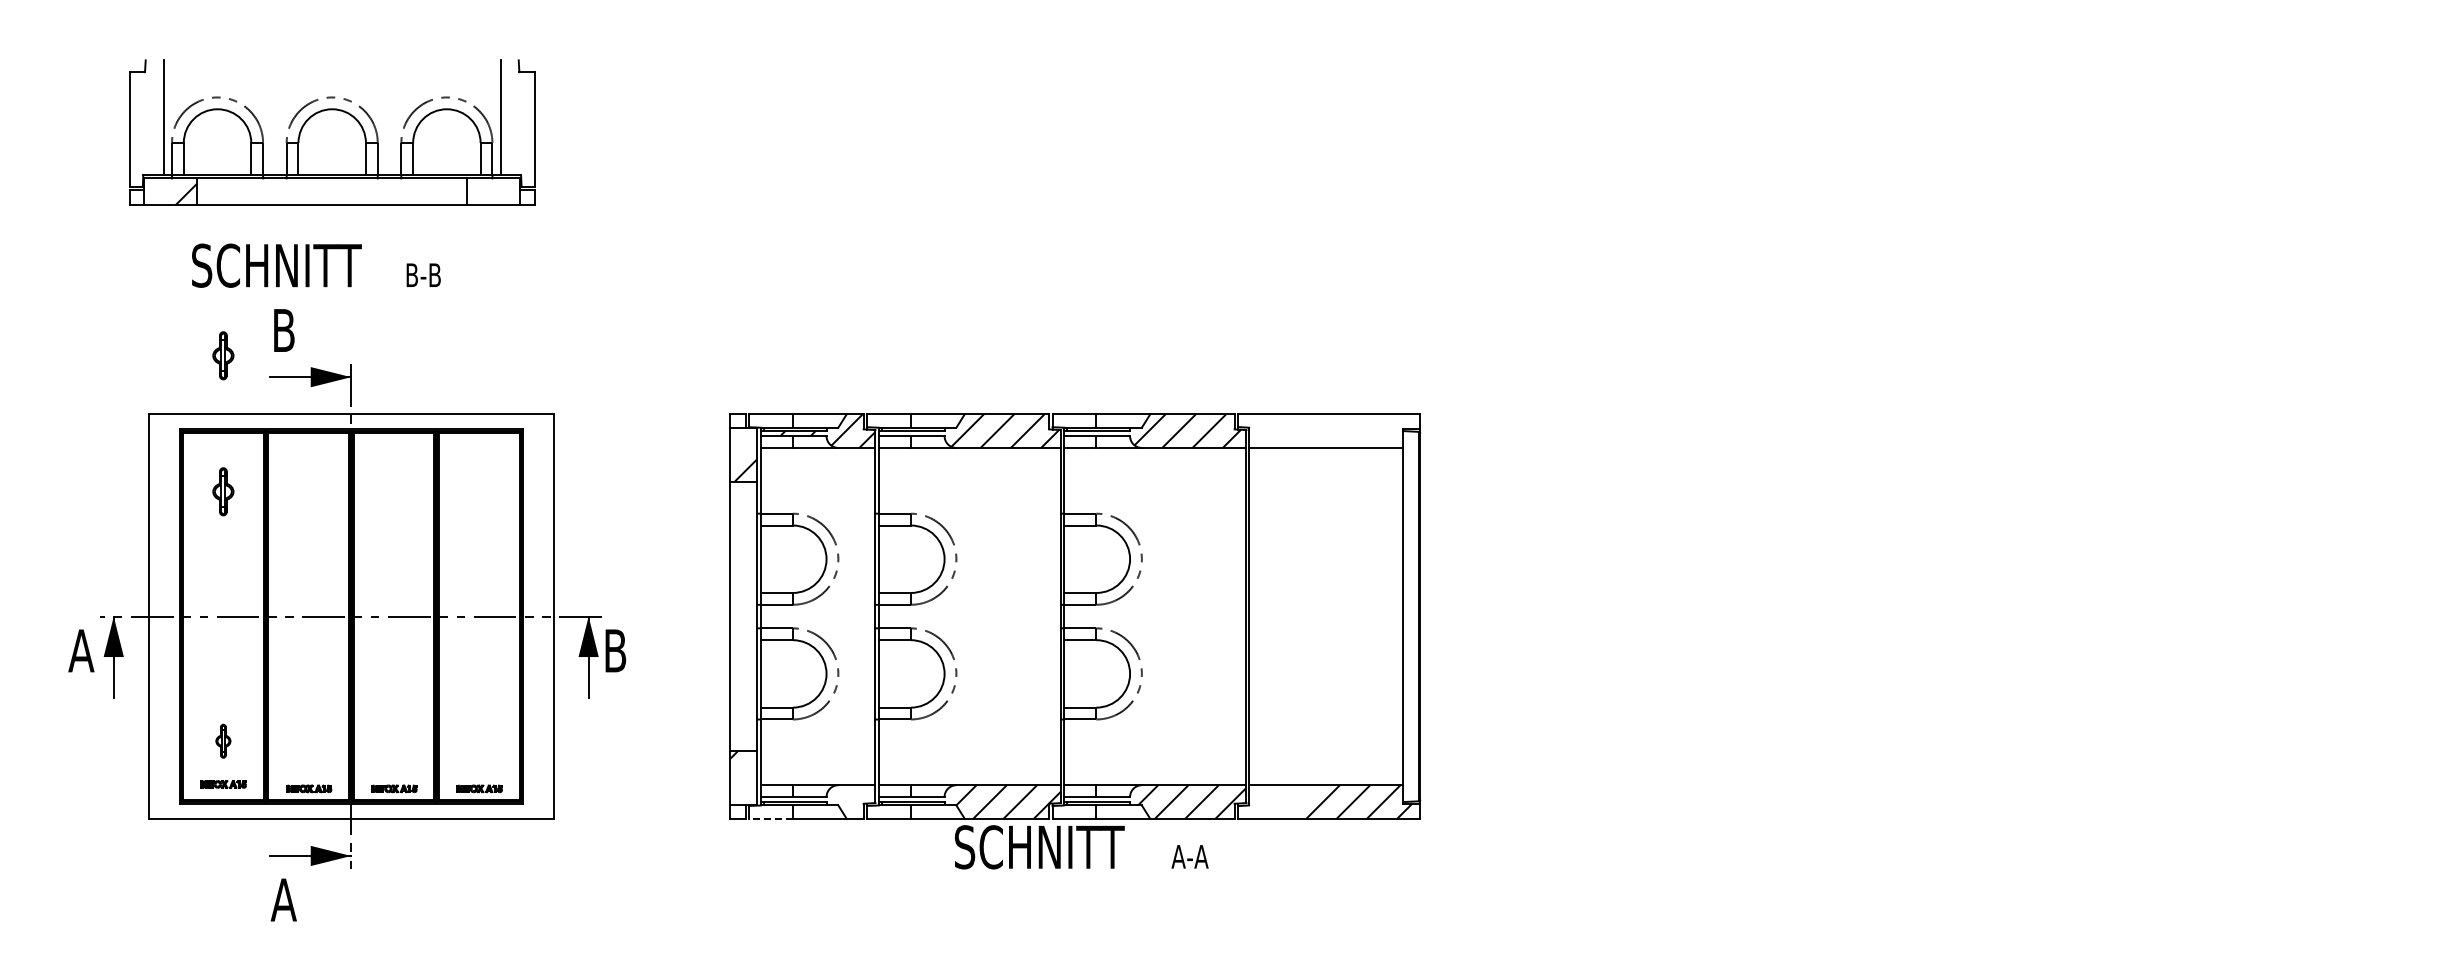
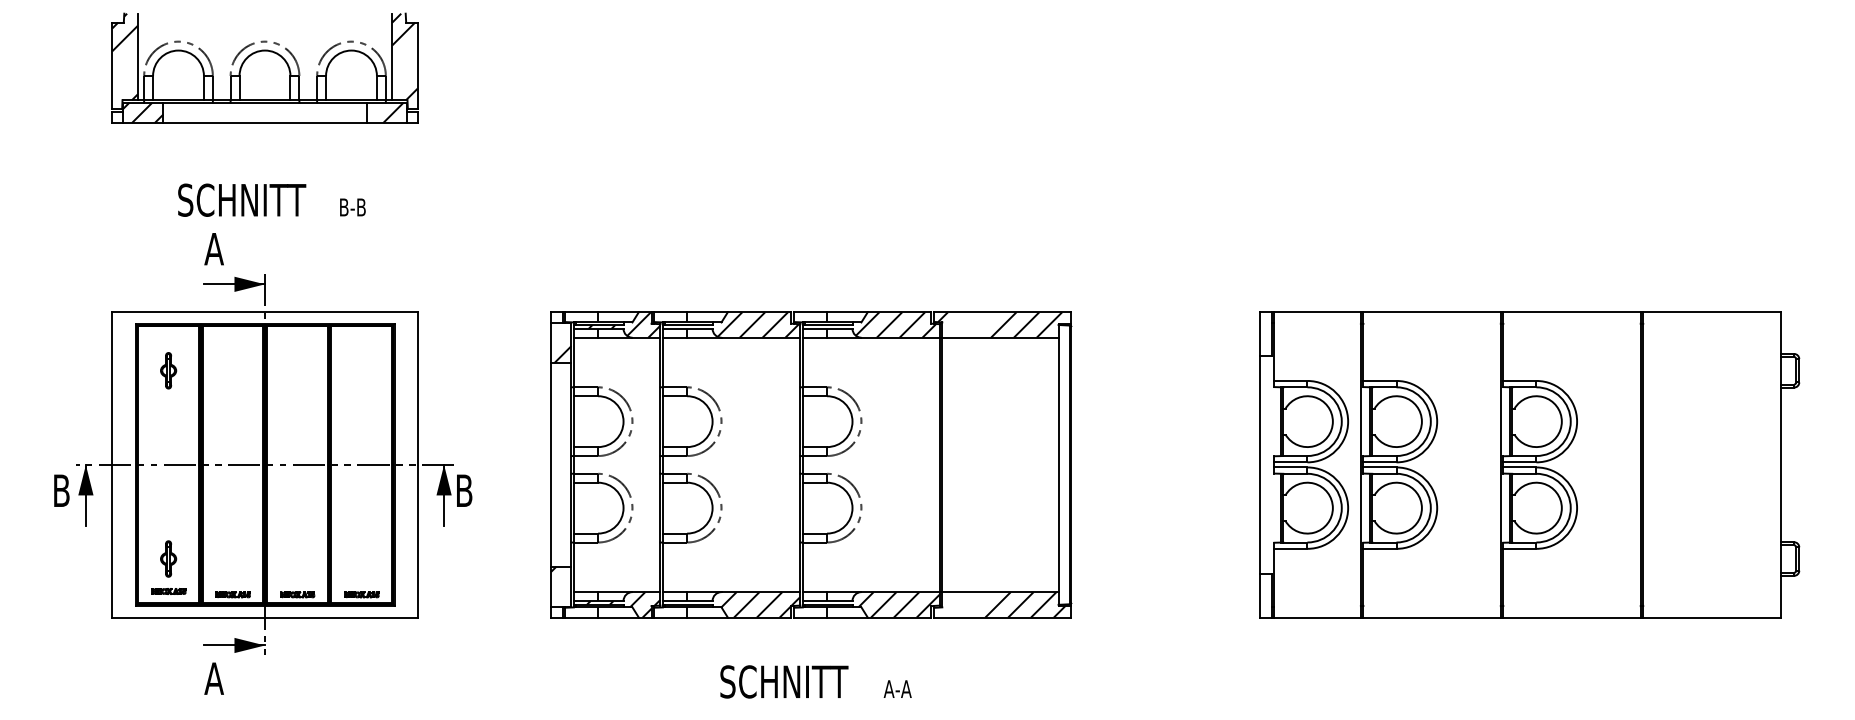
part: (332, 132) -> (265, 68), moved
text: (316, 265) -> (272, 200), moved
text: (283, 330) -> (213, 249), B -> A
part: (223, 355) -> (168, 267), removed
hatch: (1325, 430) -> (999, 324), added
part: (2028, 616) -> (1530, 464), added
text: (81, 650) -> (61, 490), A -> B
part: (223, 740) -> (168, 558), size x1.43
hatch: (826, 801) -> (623, 604), added
line: (770, 818) -> (581, 617), dashed -> solid
text: (1081, 847) -> (815, 682), moved

